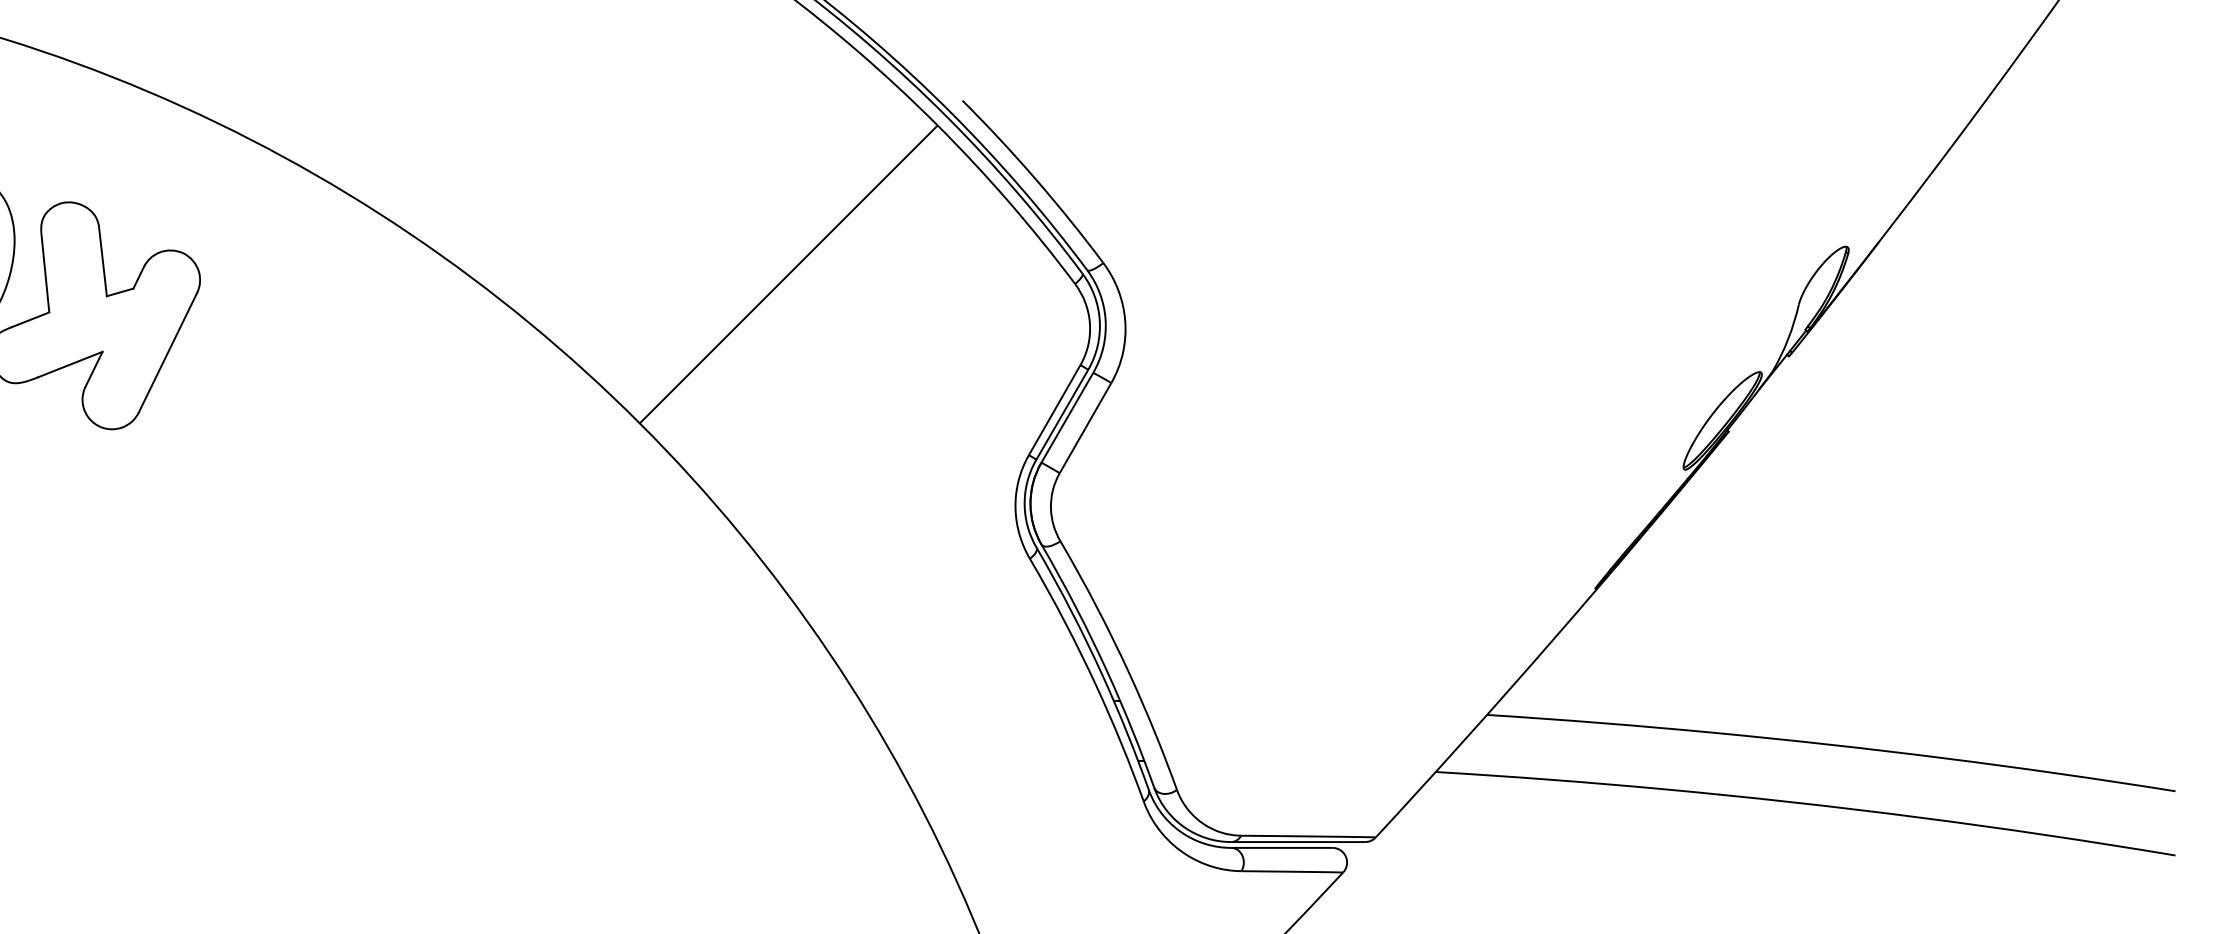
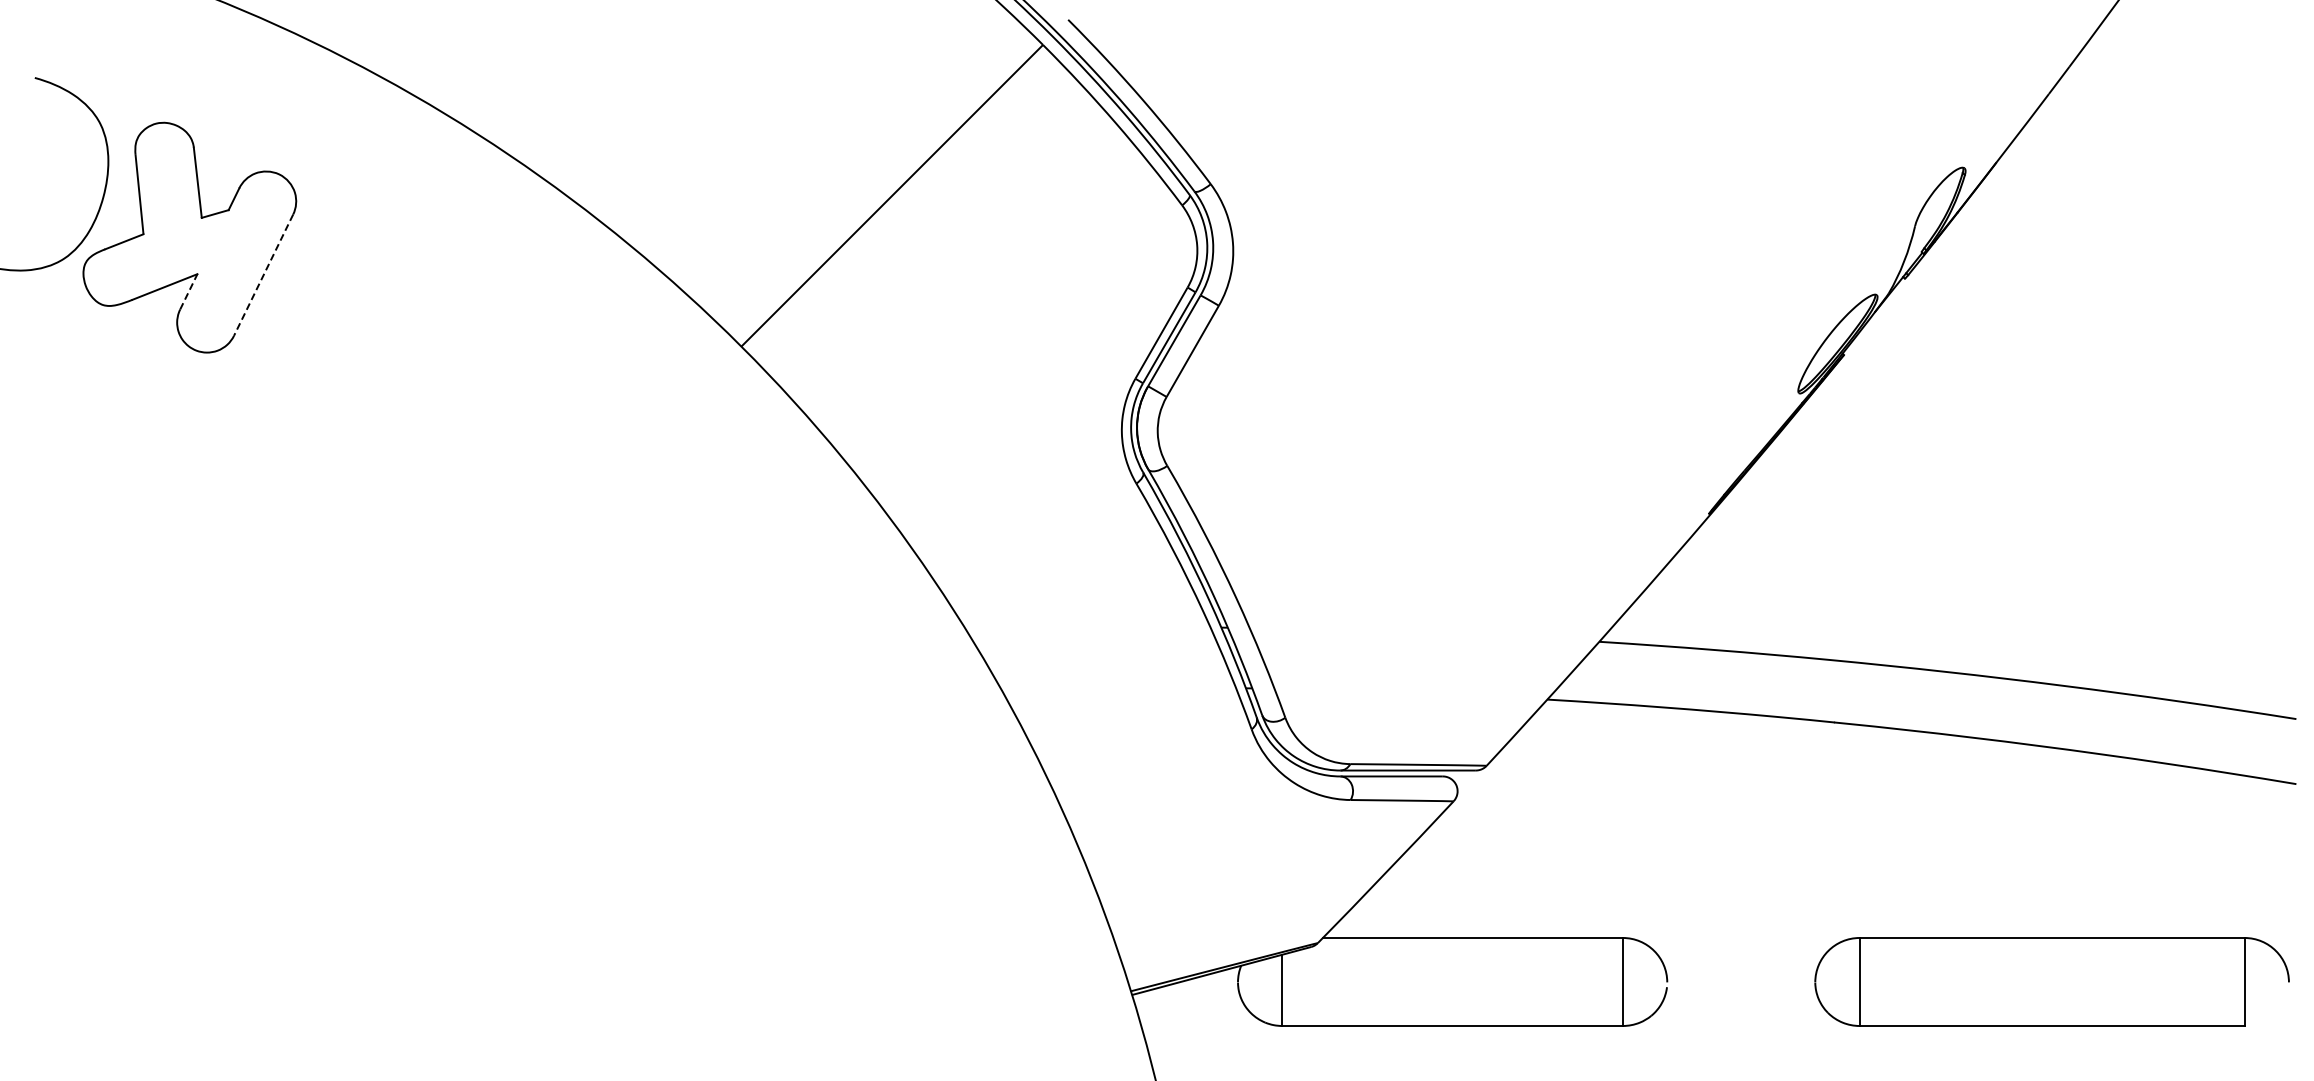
line: (167, 353) -> (263, 275), solid -> dashed
line: (93, 368) -> (188, 291), solid -> dashed

